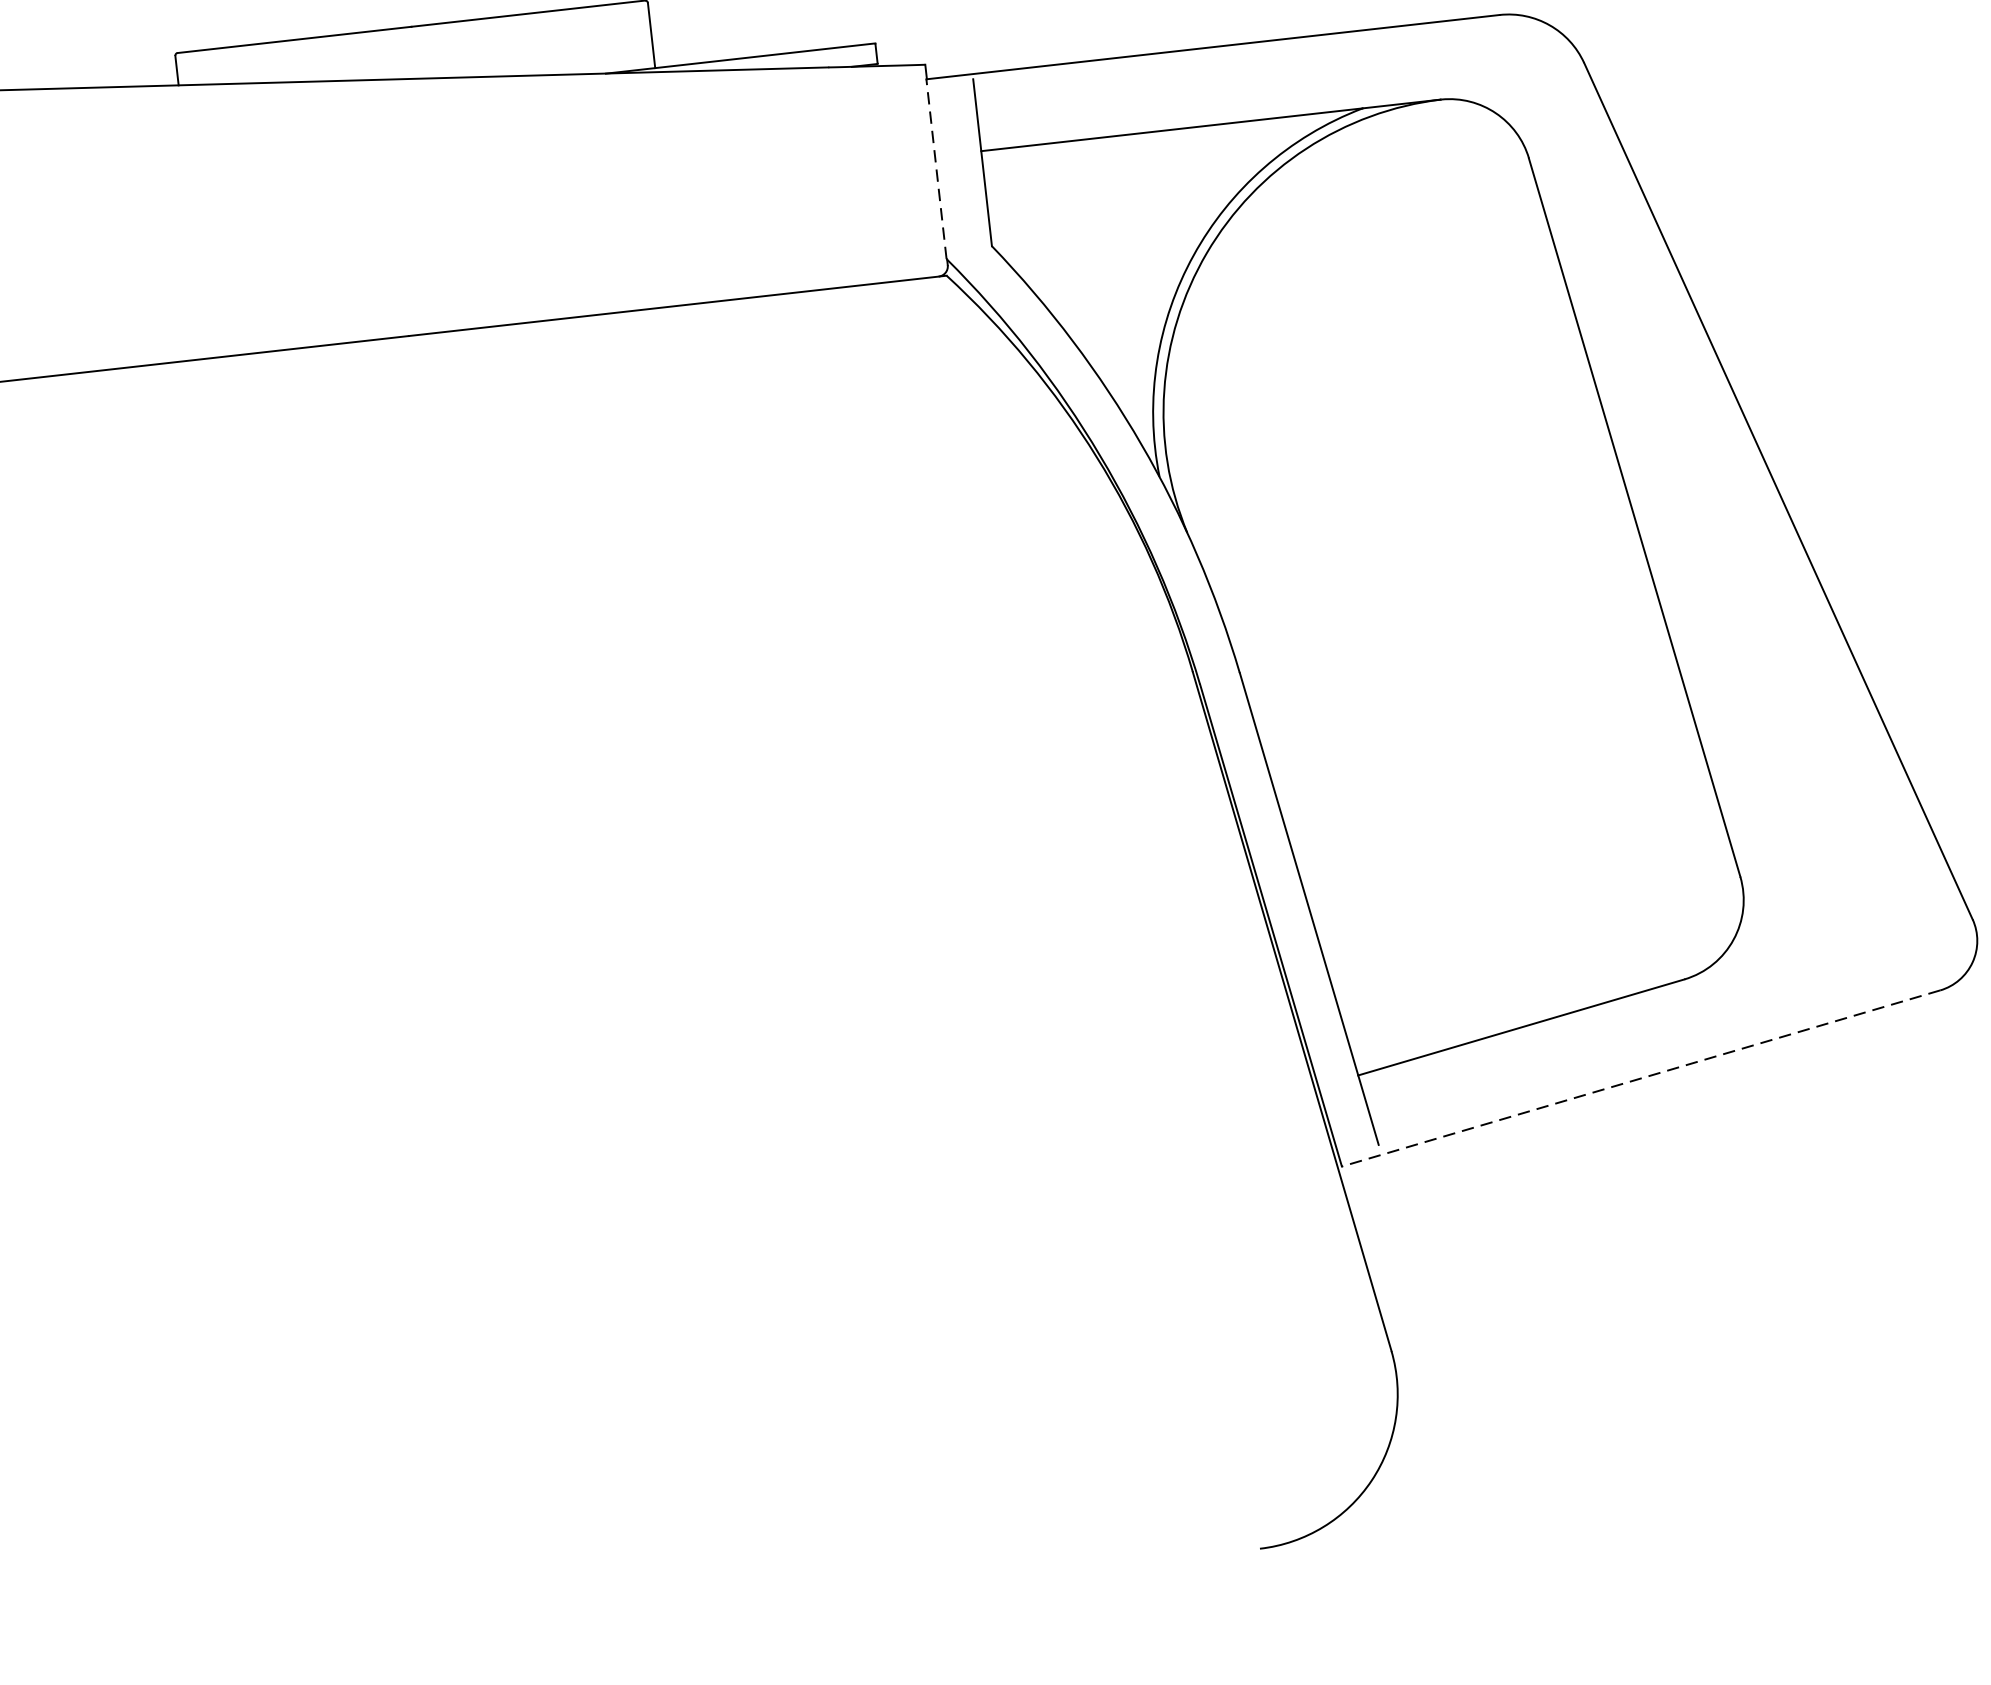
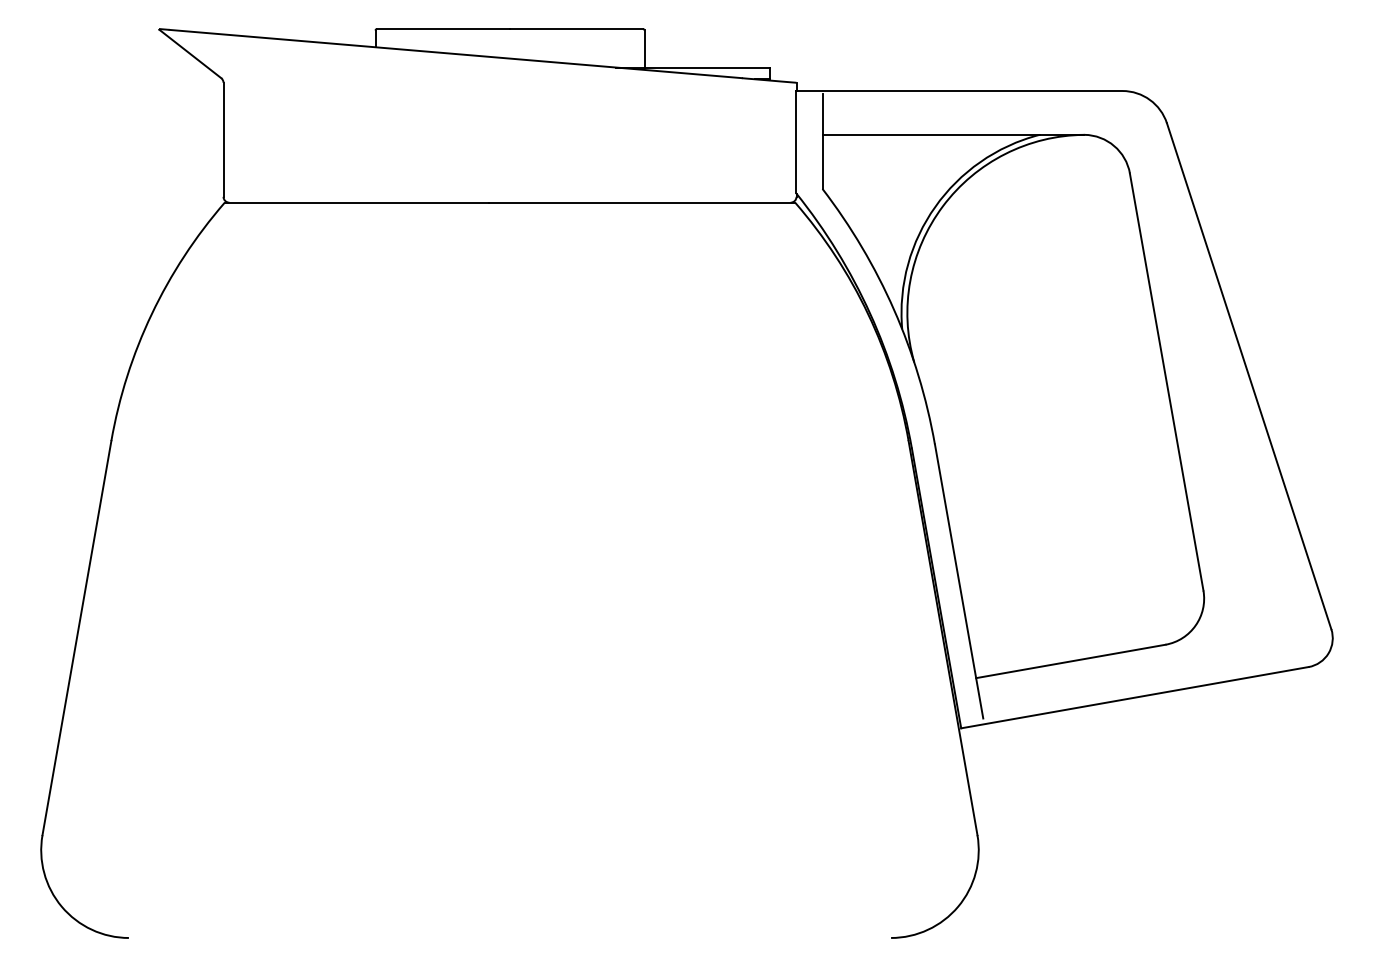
line: (936, 167) -> (796, 141), dashed -> solid
line: (1640, 1078) -> (1134, 697), dashed -> solid

